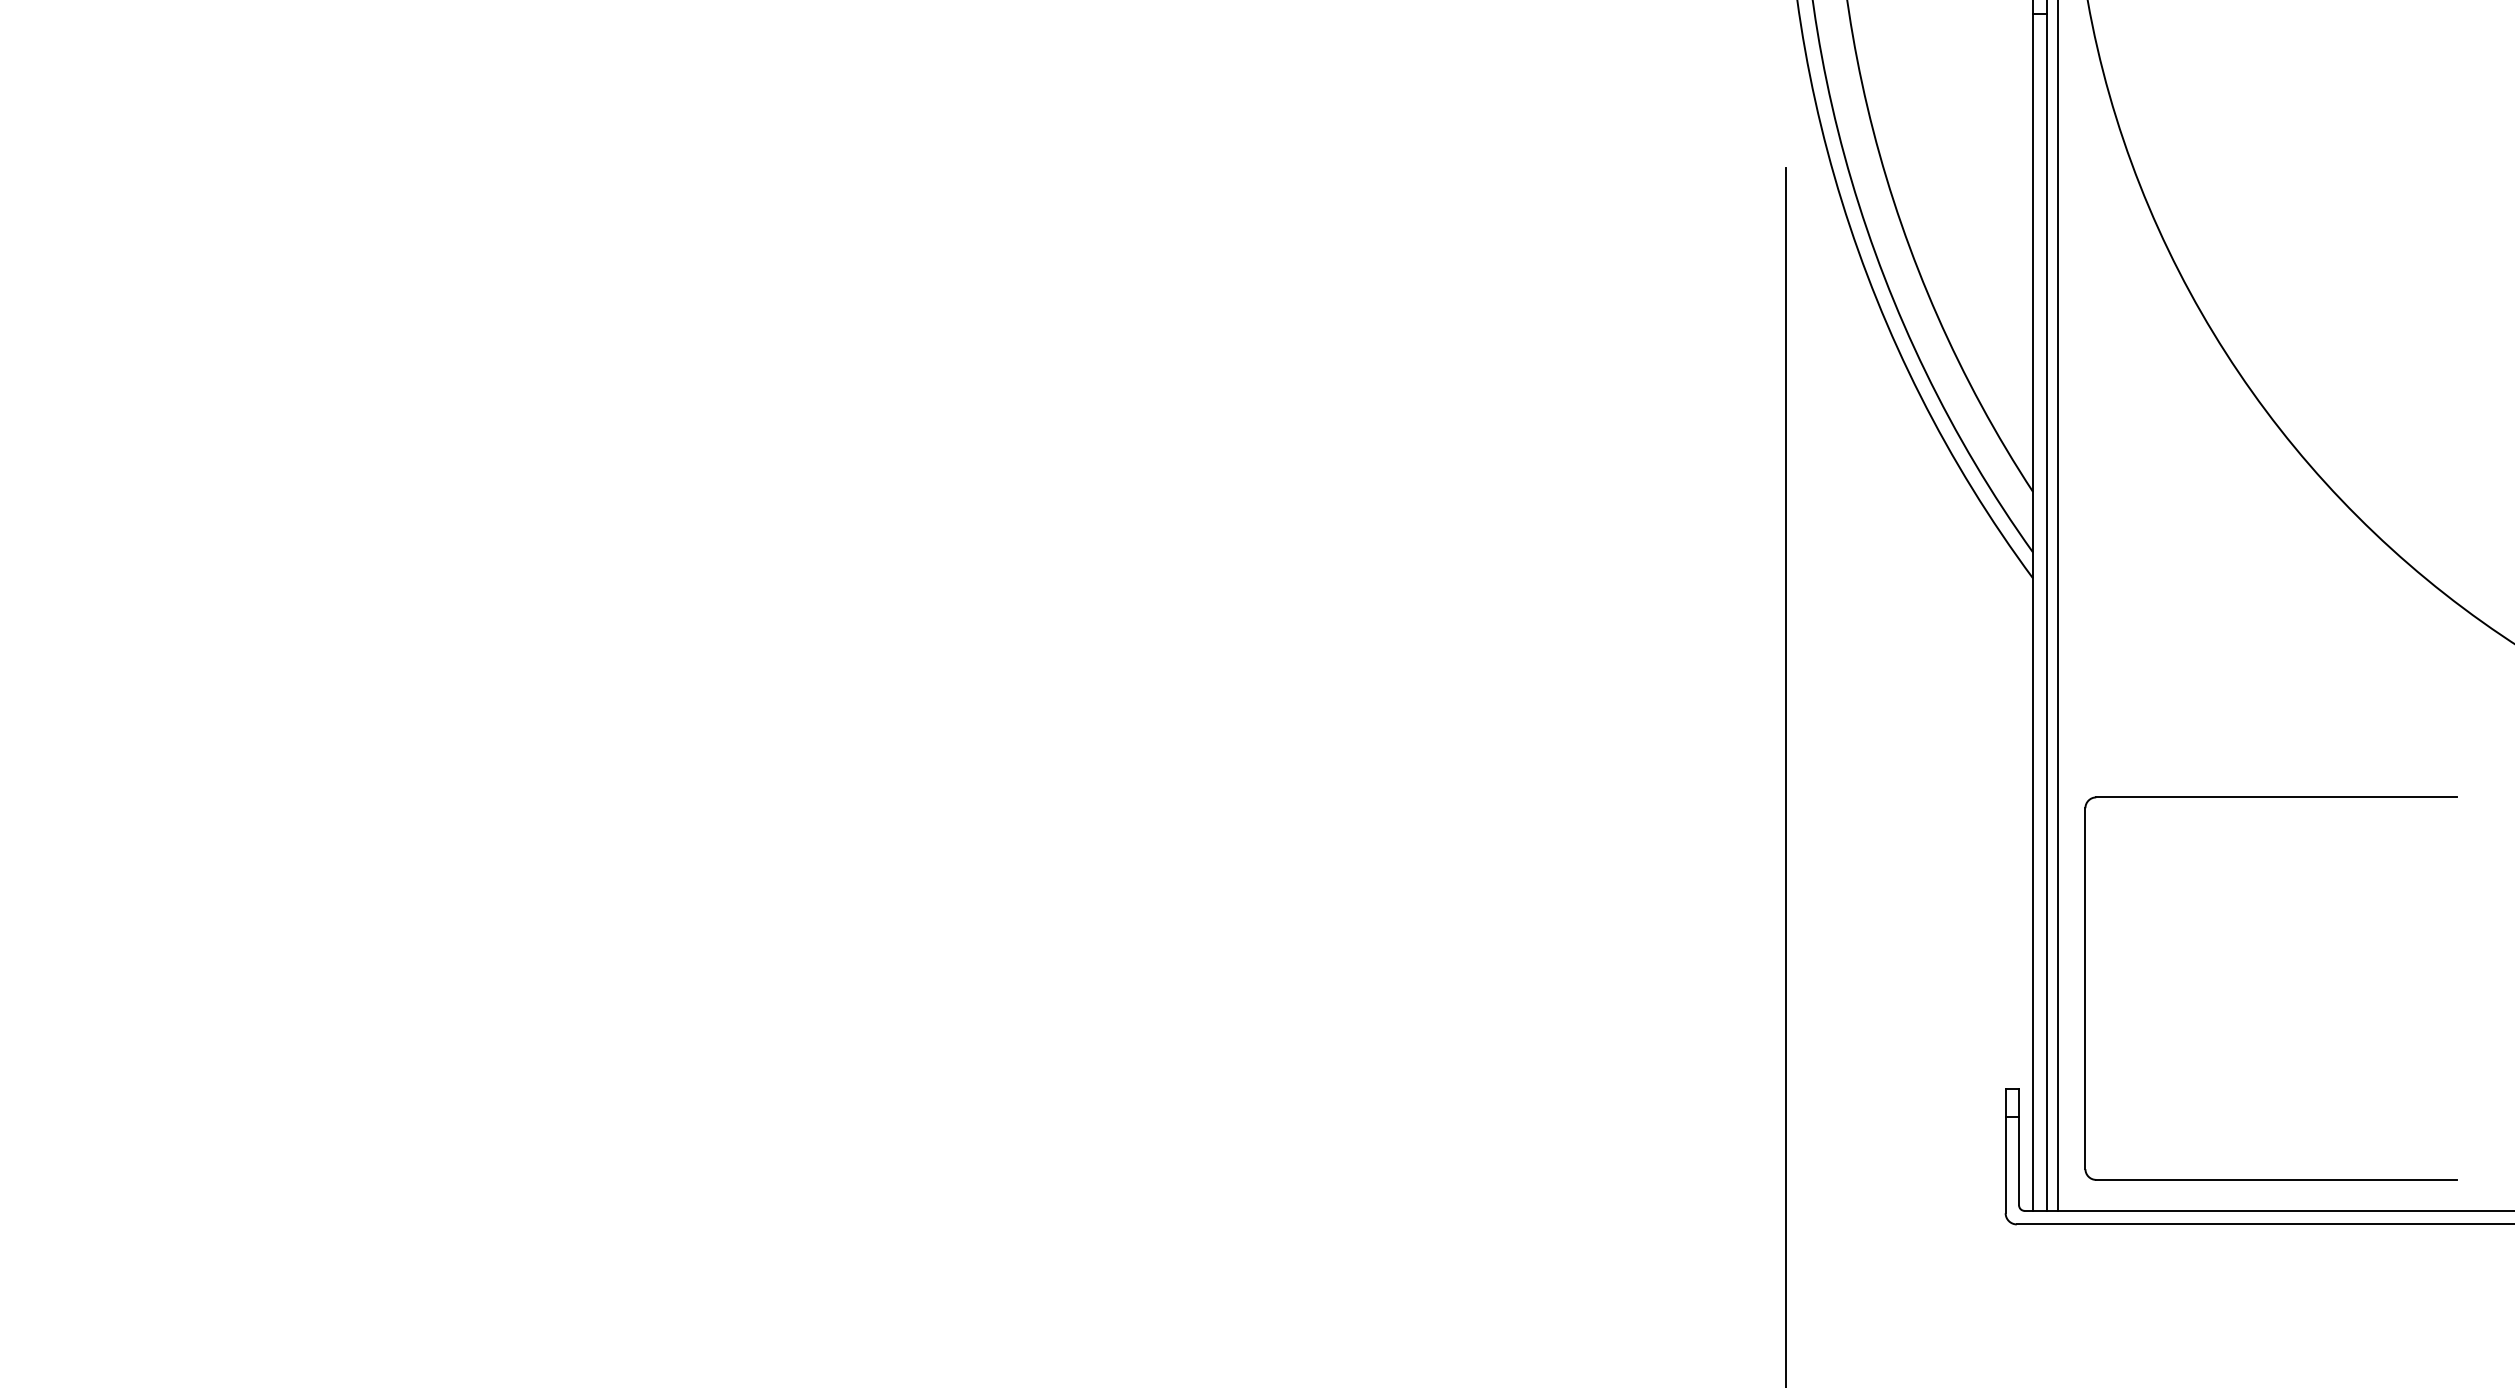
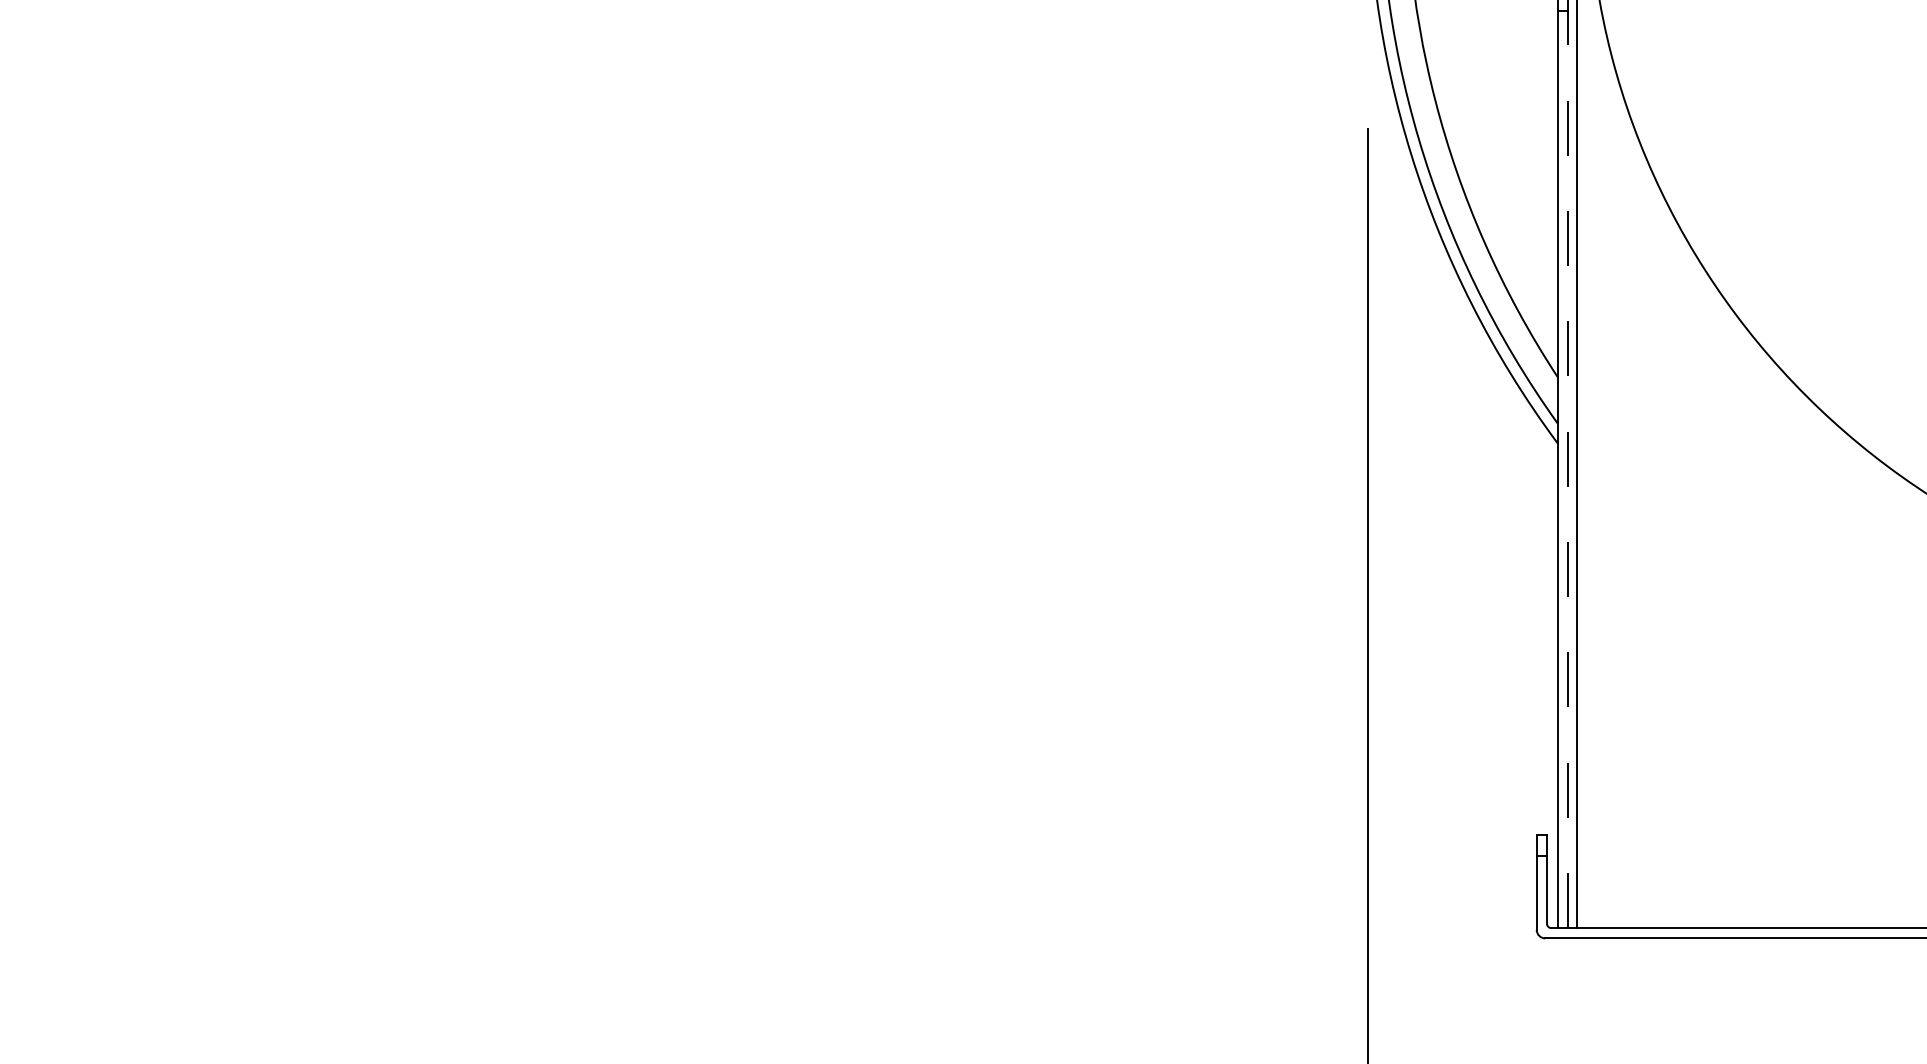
line: (2046, 612) -> (1568, 469), solid -> dashed
part: (2085, 988) -> (1597, 757), removed

